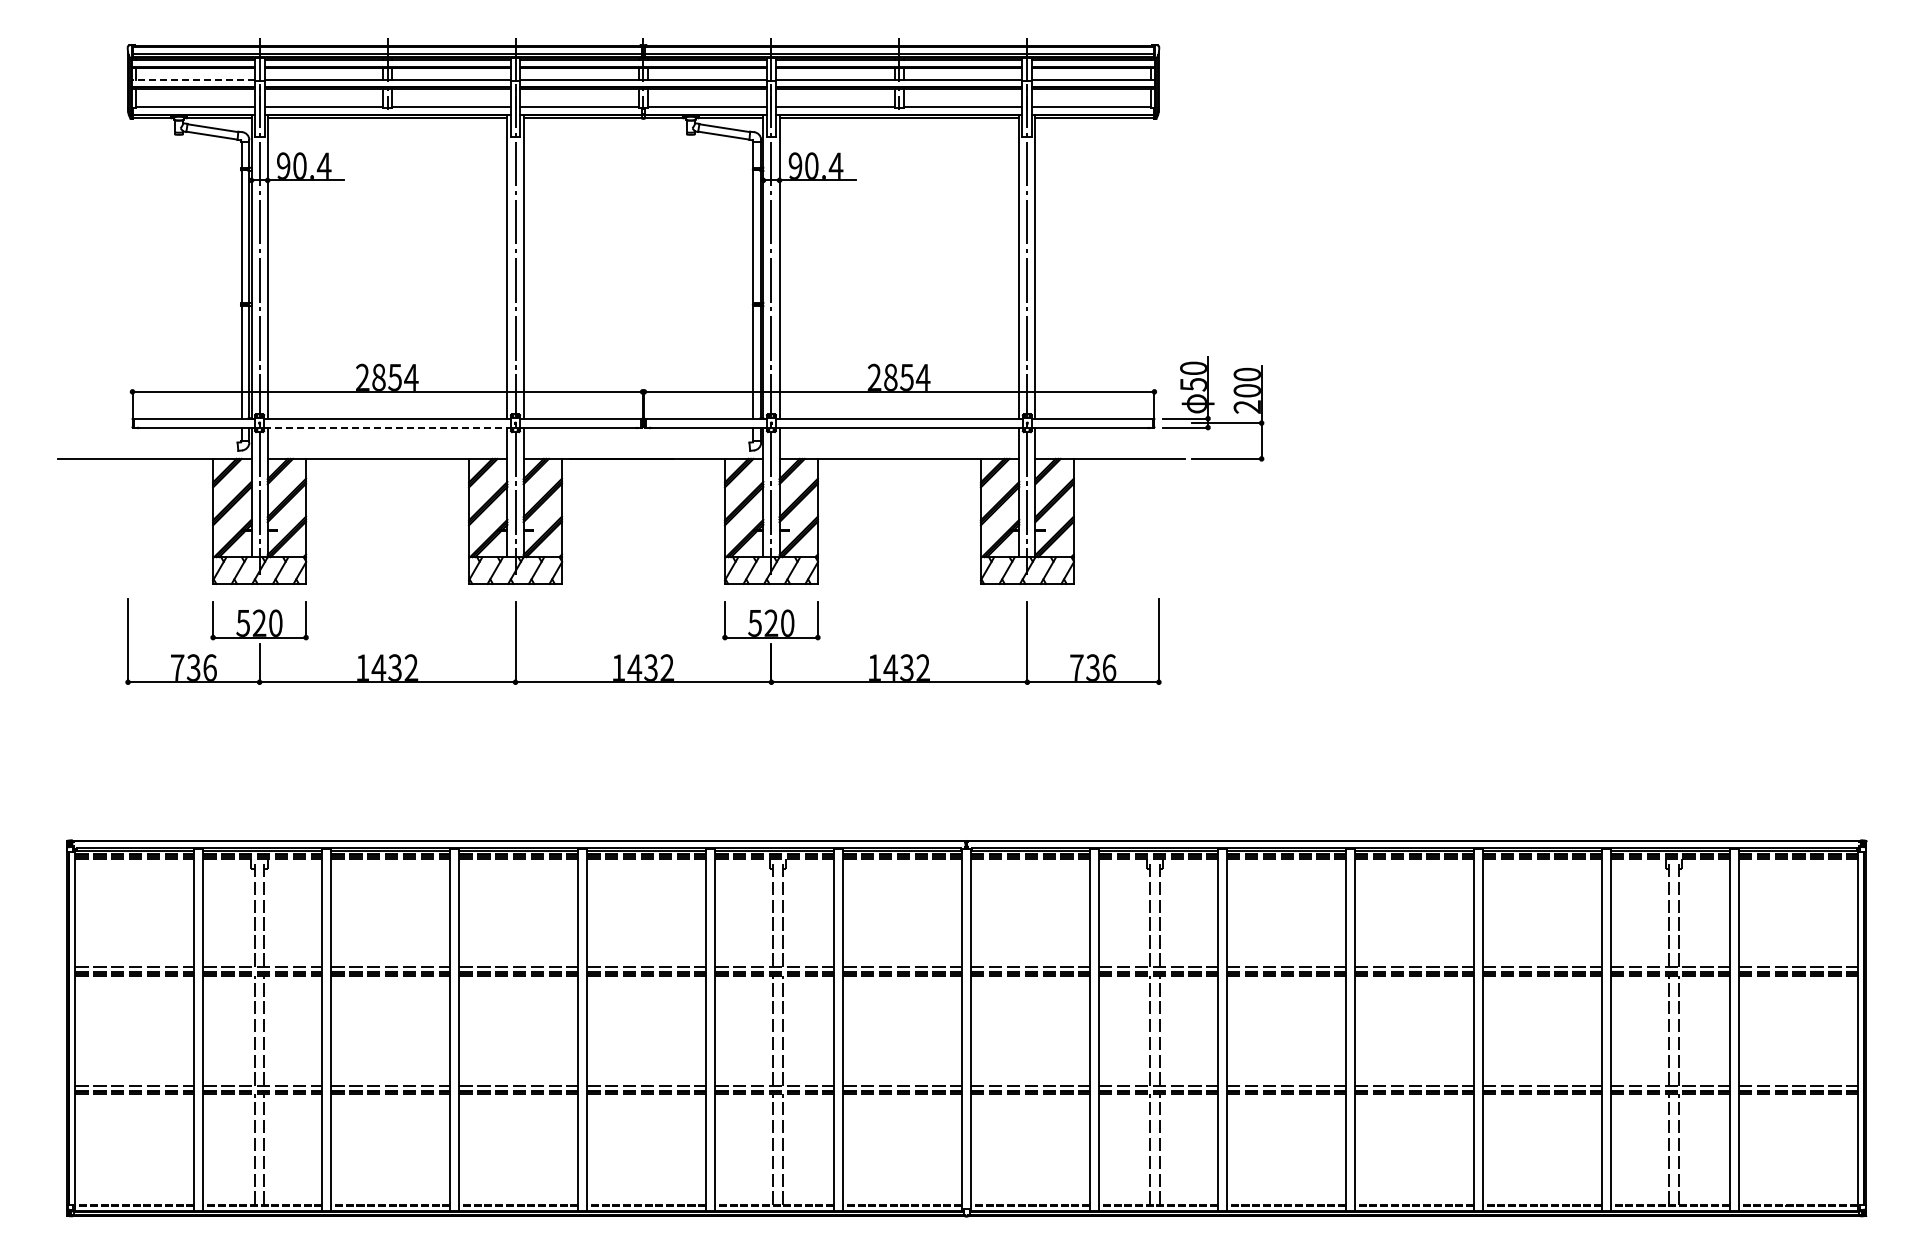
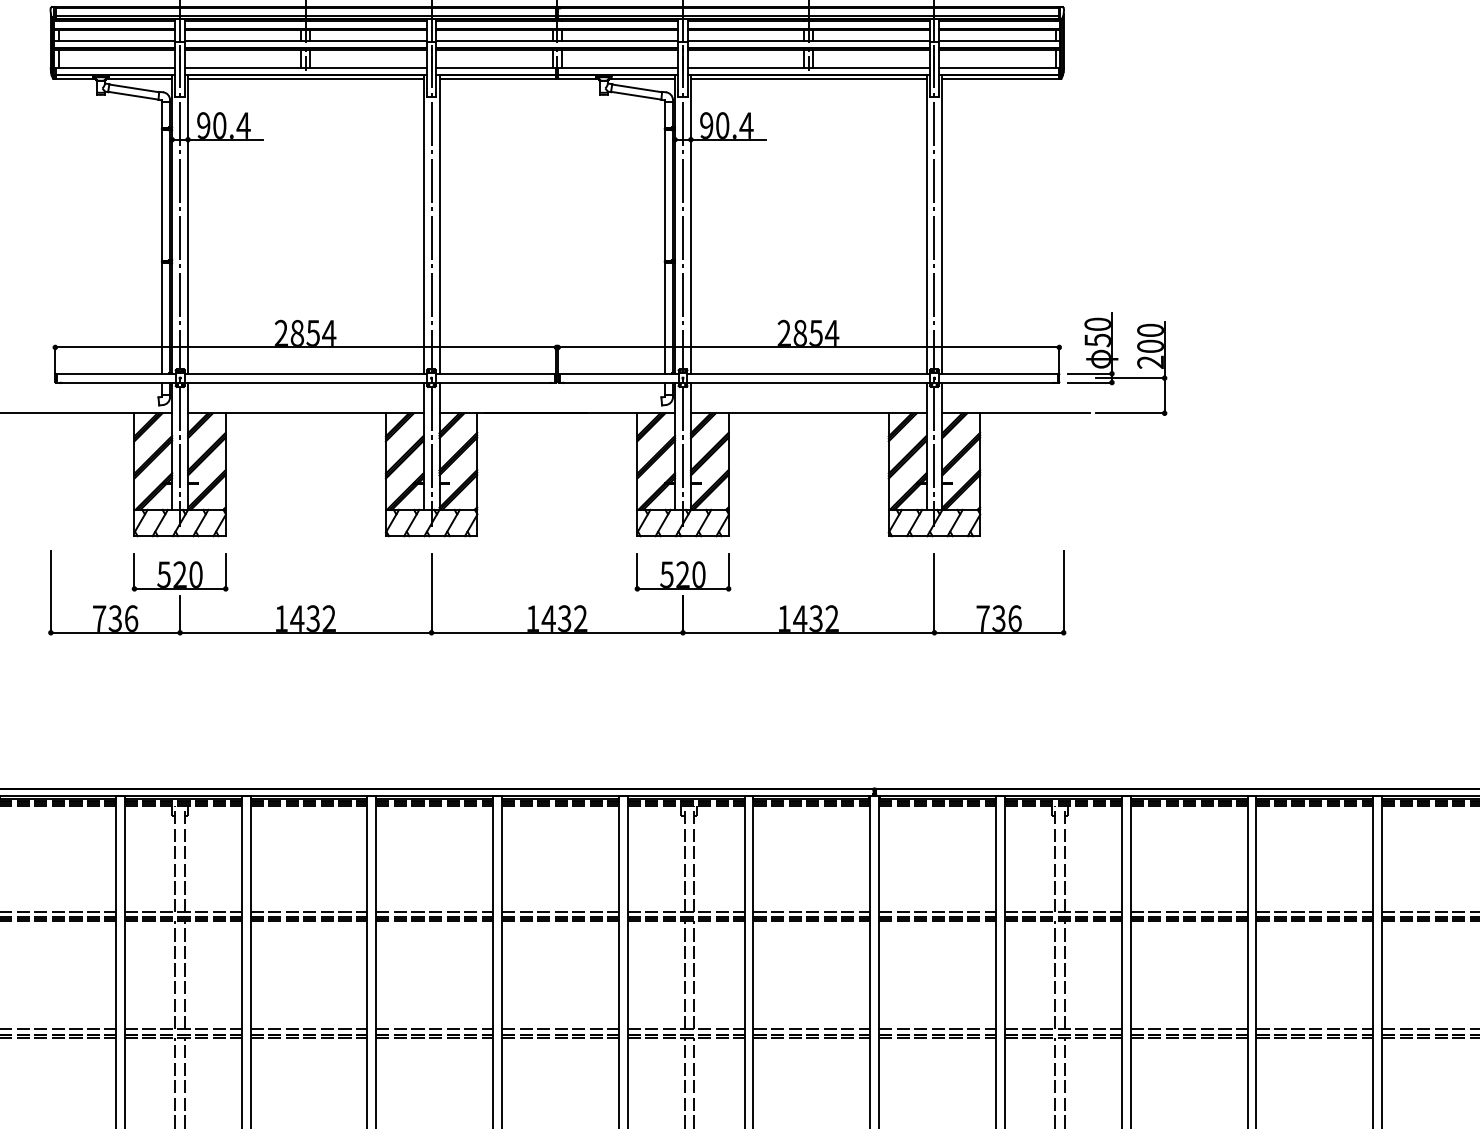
line: (193, 79) -> (115, 40), dashed -> solid
line: (388, 427) -> (306, 382), dashed -> solid

